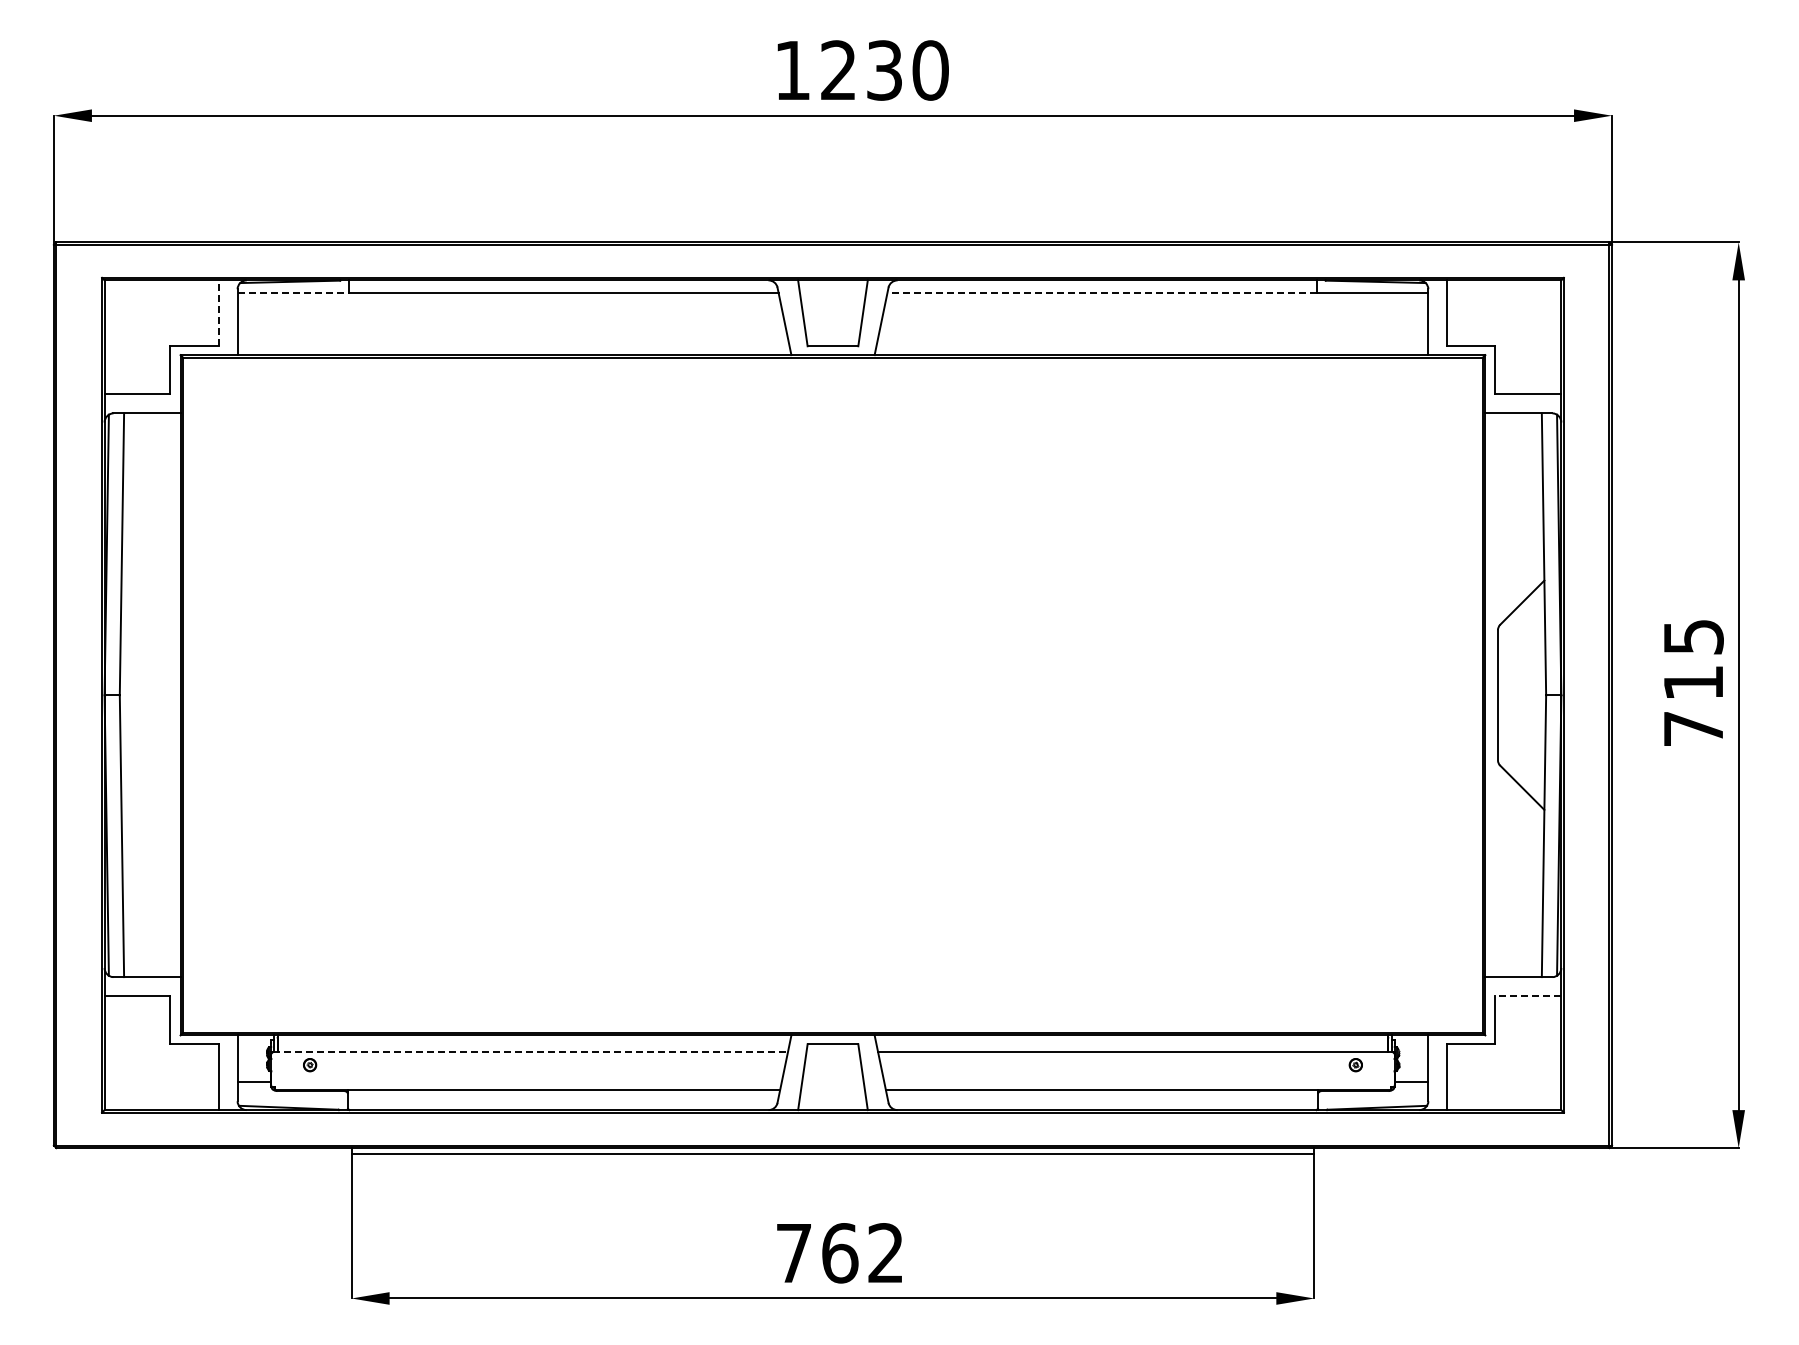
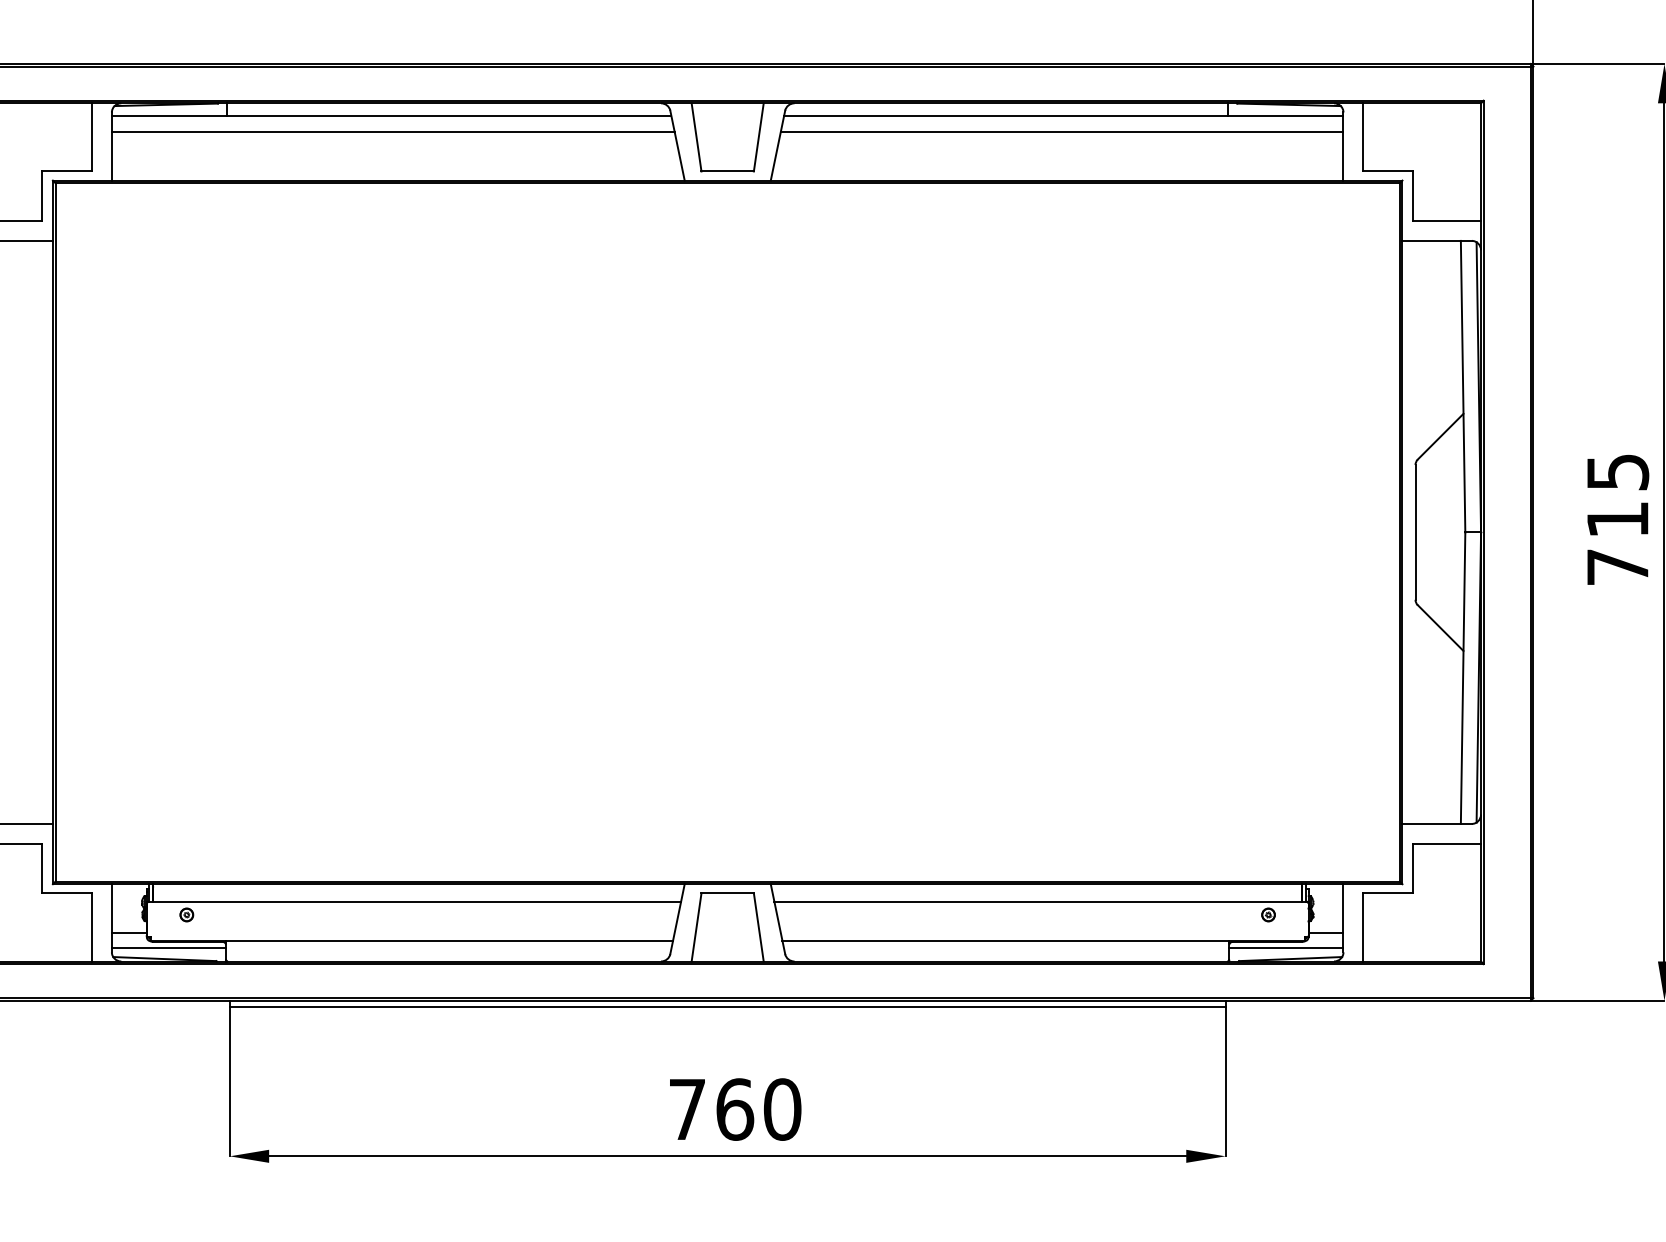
line: (293, 293) -> (169, 116), dashed -> solid
line: (1102, 293) -> (1006, 116), dashed -> solid
line: (509, 308) -> (393, 132), added
line: (1156, 308) -> (1062, 132), added
line: (218, 313) -> (92, 137), dashed -> solid
line: (1528, 996) -> (1447, 843), dashed -> solid
line: (530, 1052) -> (414, 901), dashed -> solid
line: (292, 1097) -> (168, 948), added
line: (1372, 1097) -> (1285, 948), added
text: (886, 1253) -> (783, 1109), 762 -> 760

